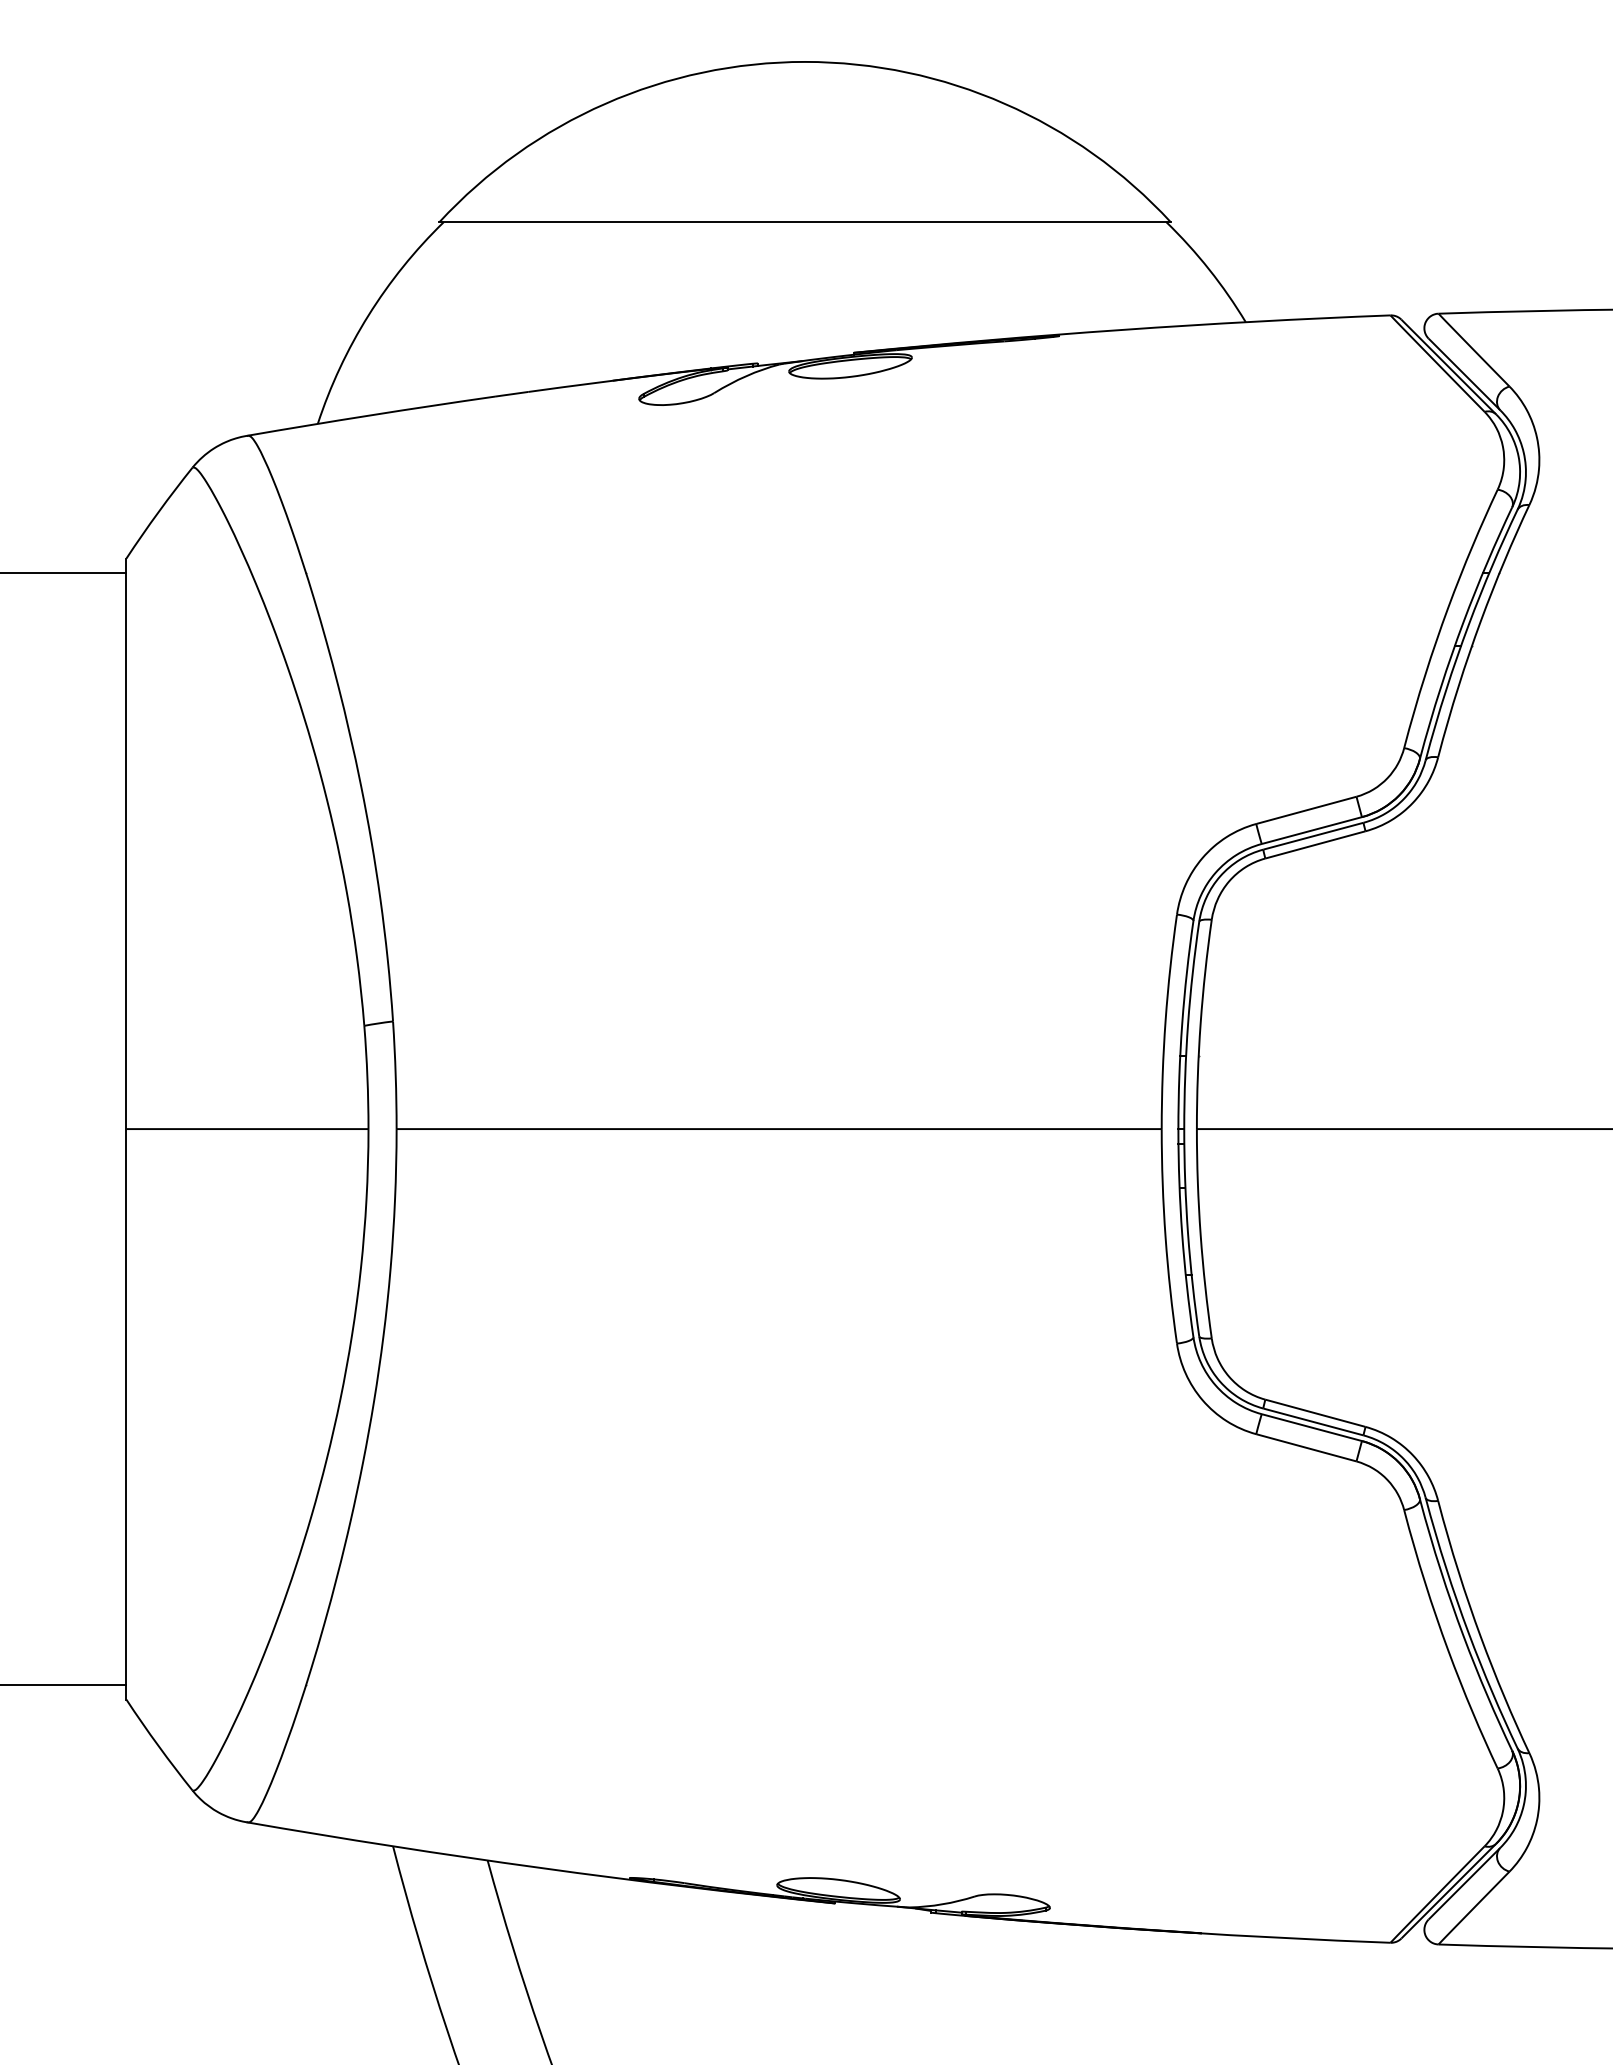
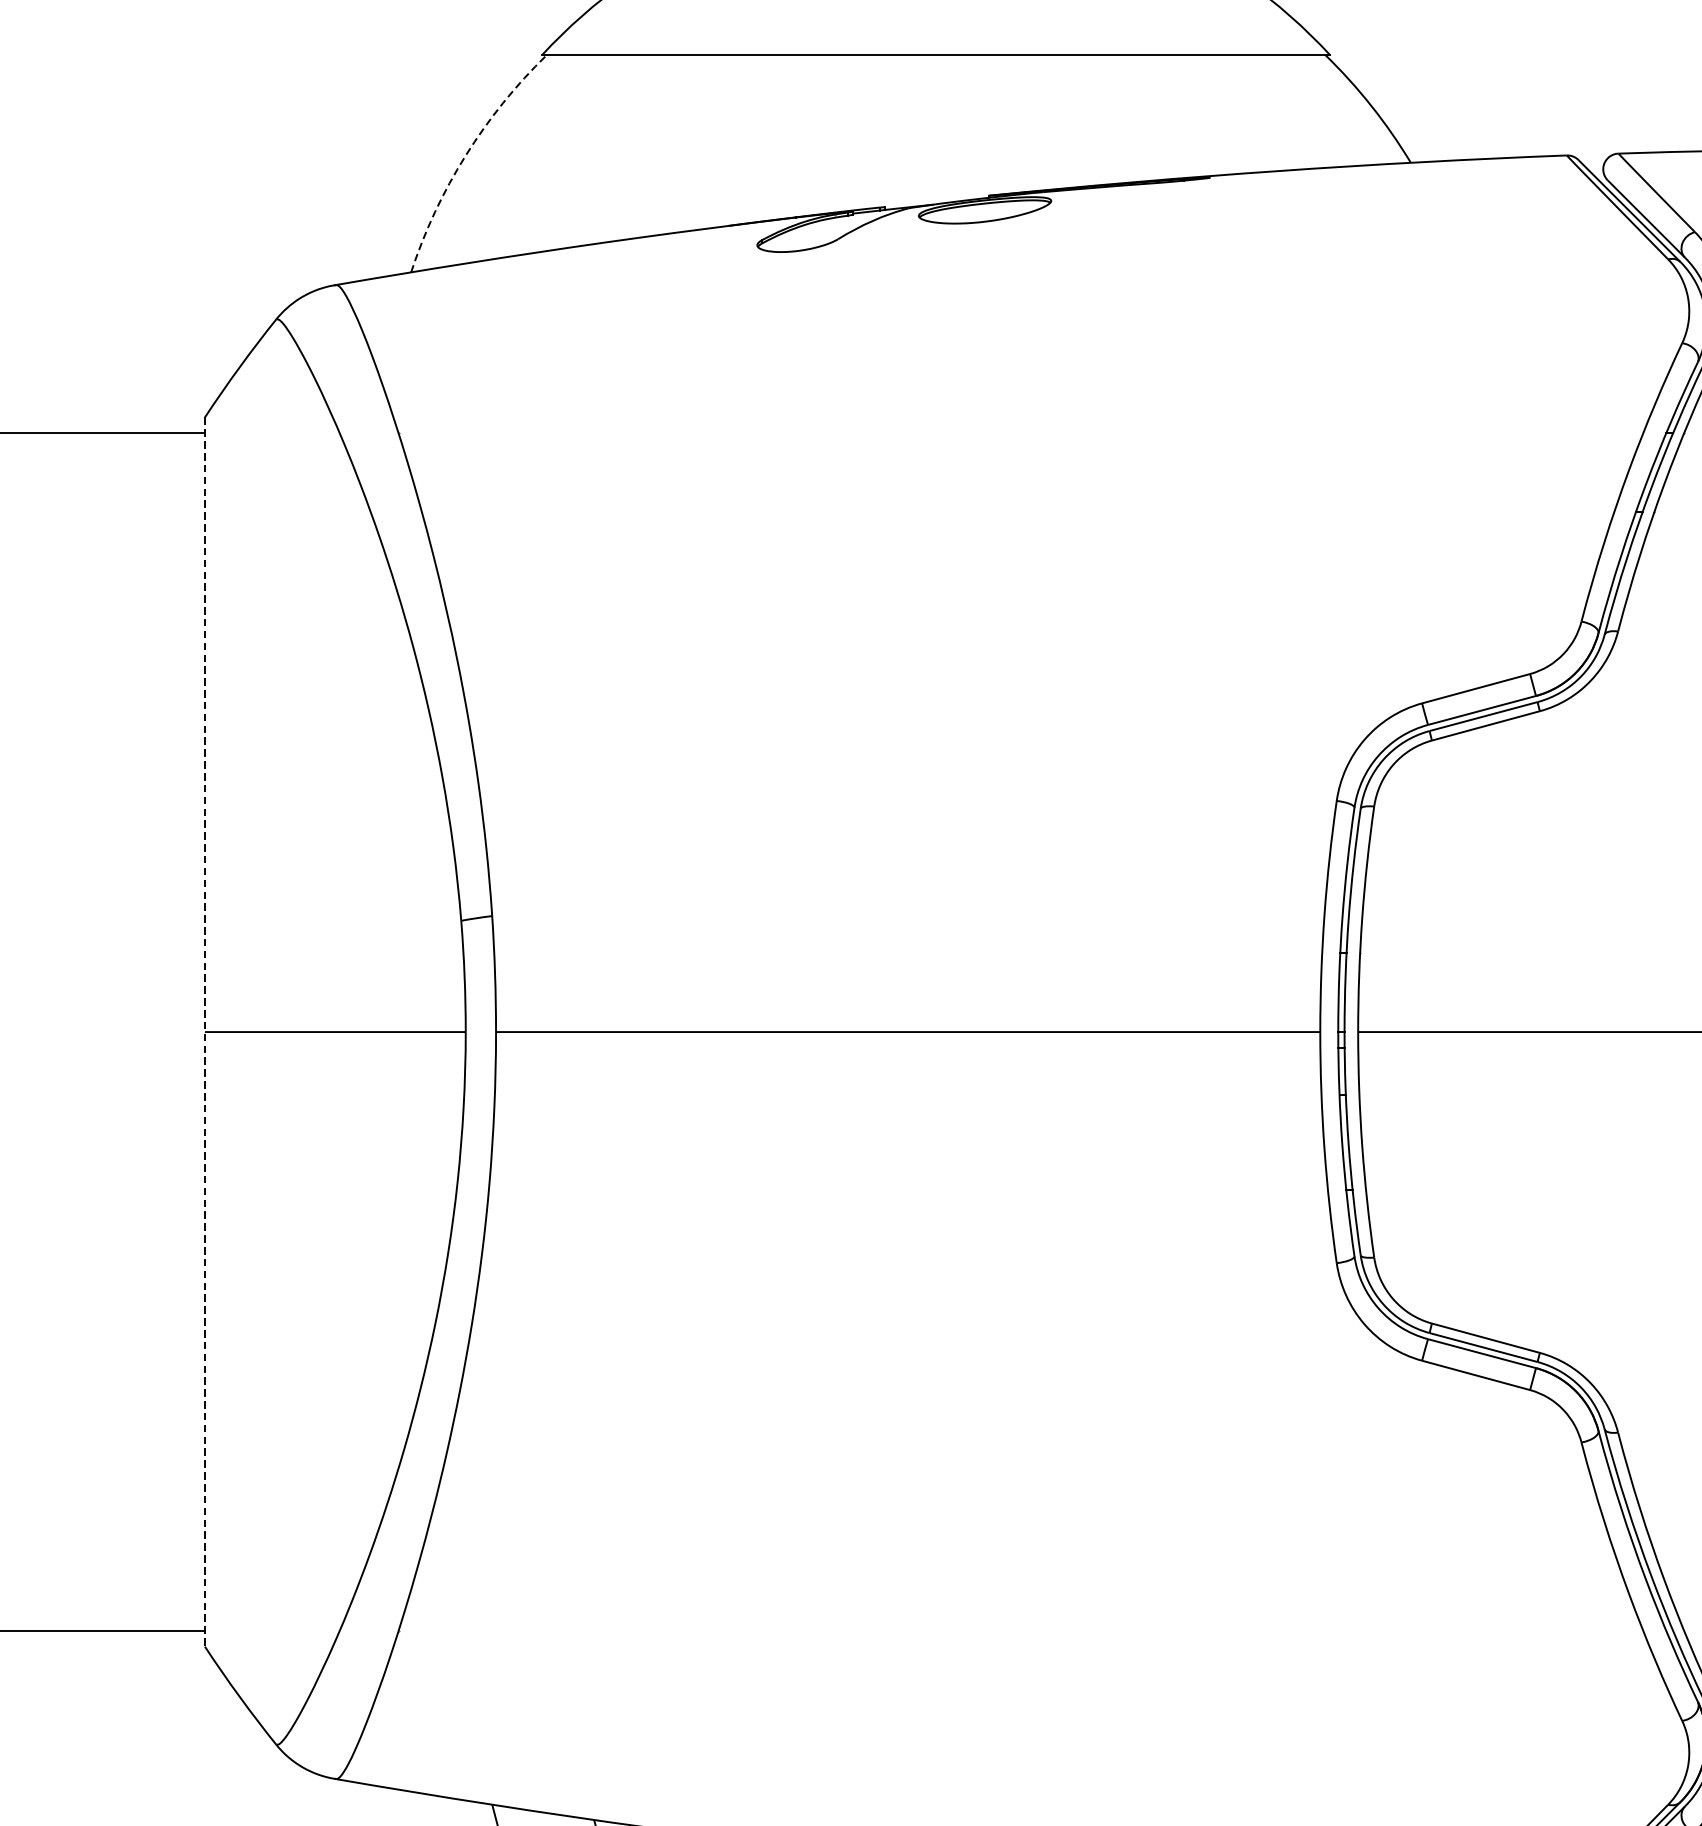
arc: (368, 315) -> (465, 155), solid -> dashed
line: (126, 1129) -> (205, 1032), solid -> dashed

